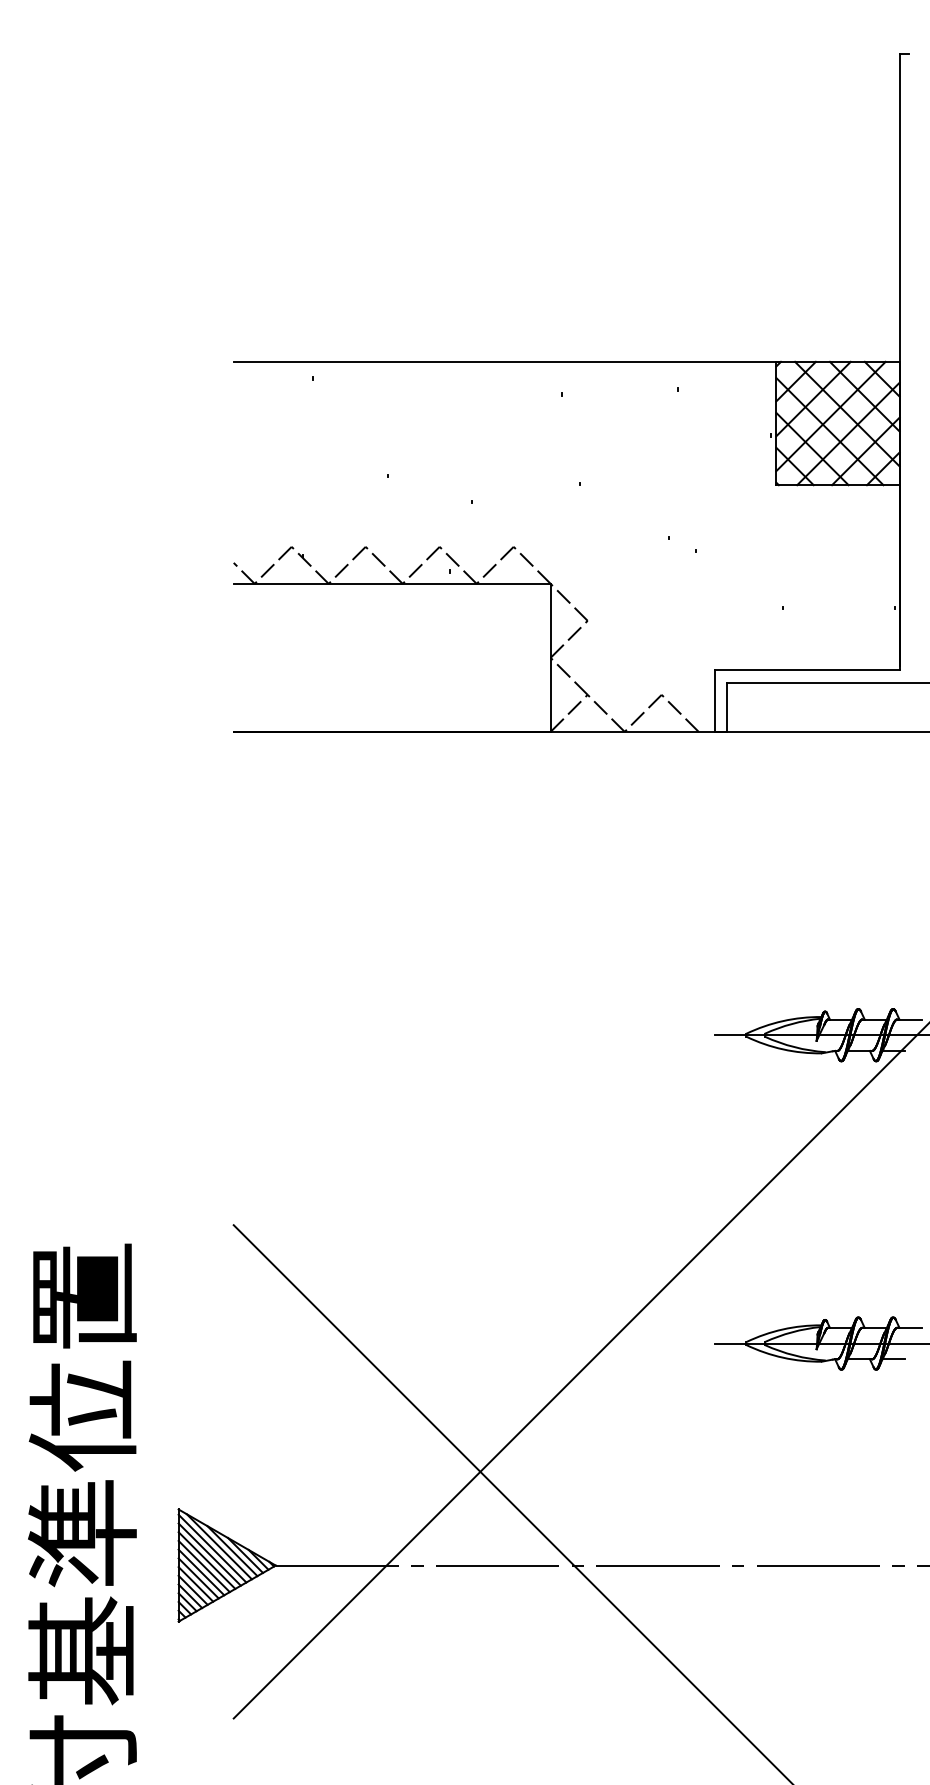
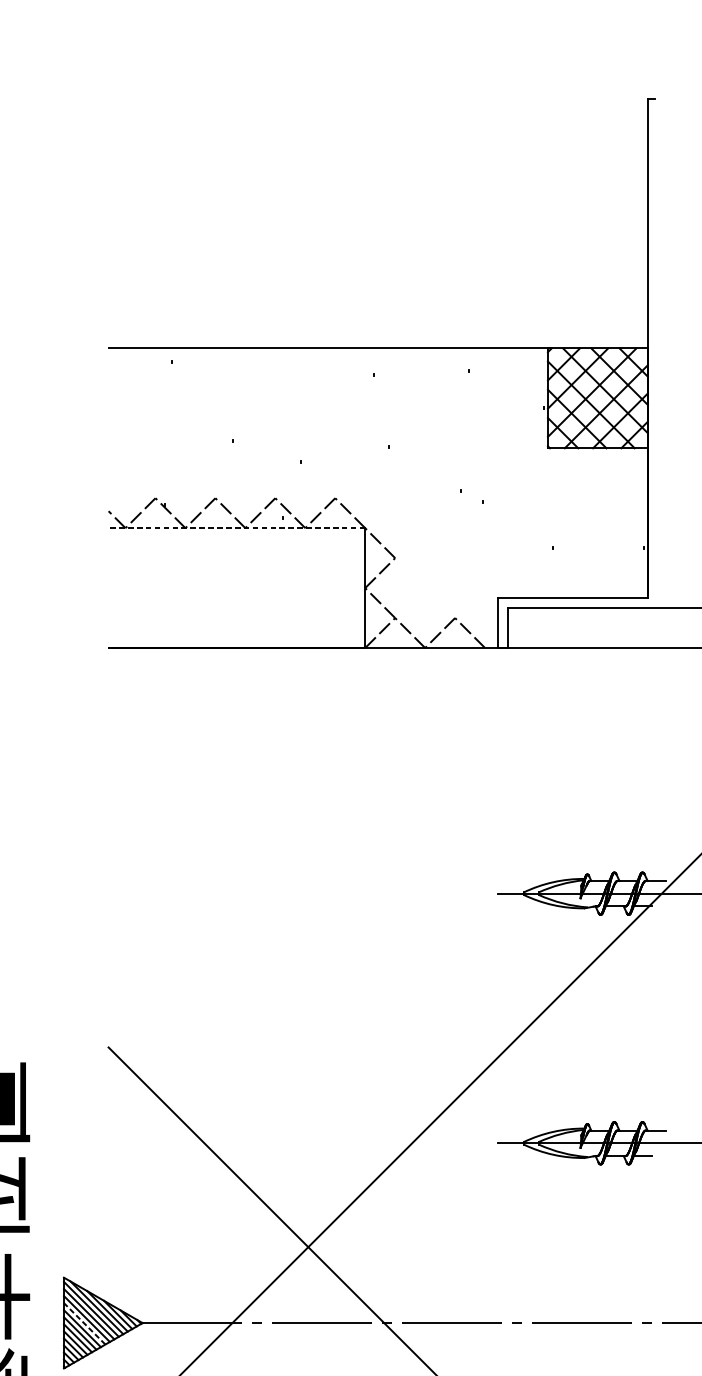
line: (391, 583) -> (236, 527), solid -> dashed
line: (203, 1566) -> (84, 1323), solid -> dashed

